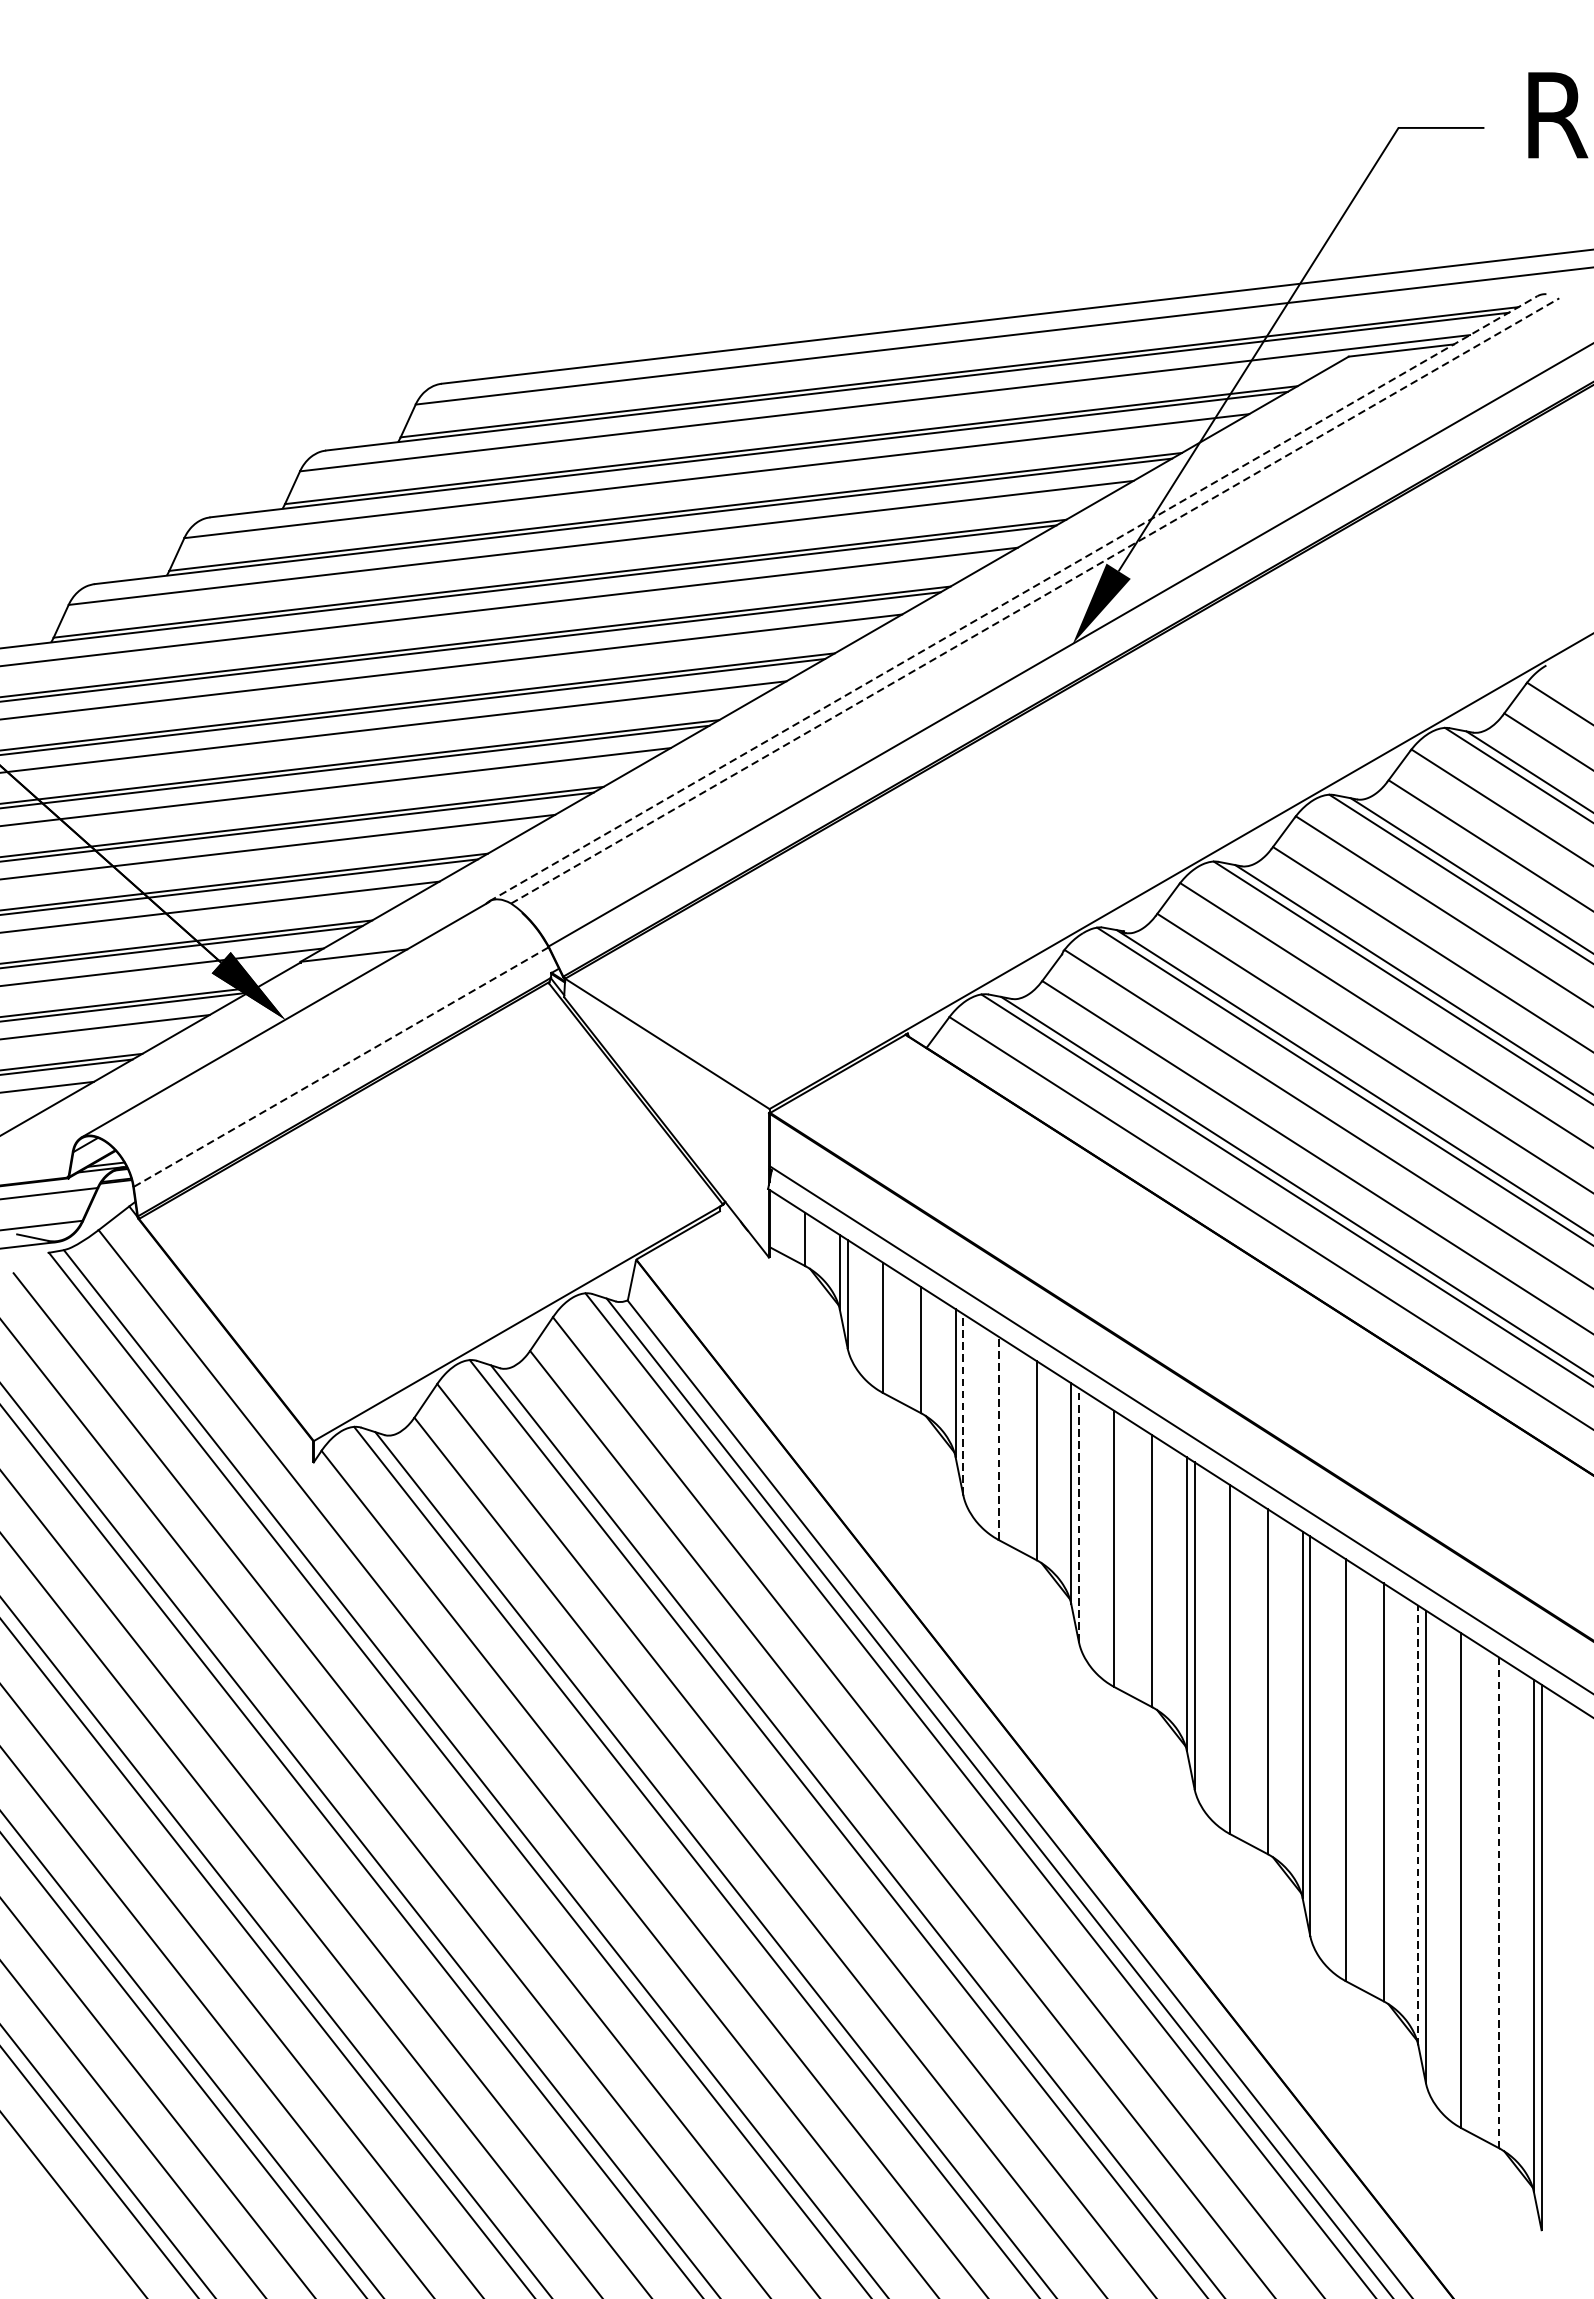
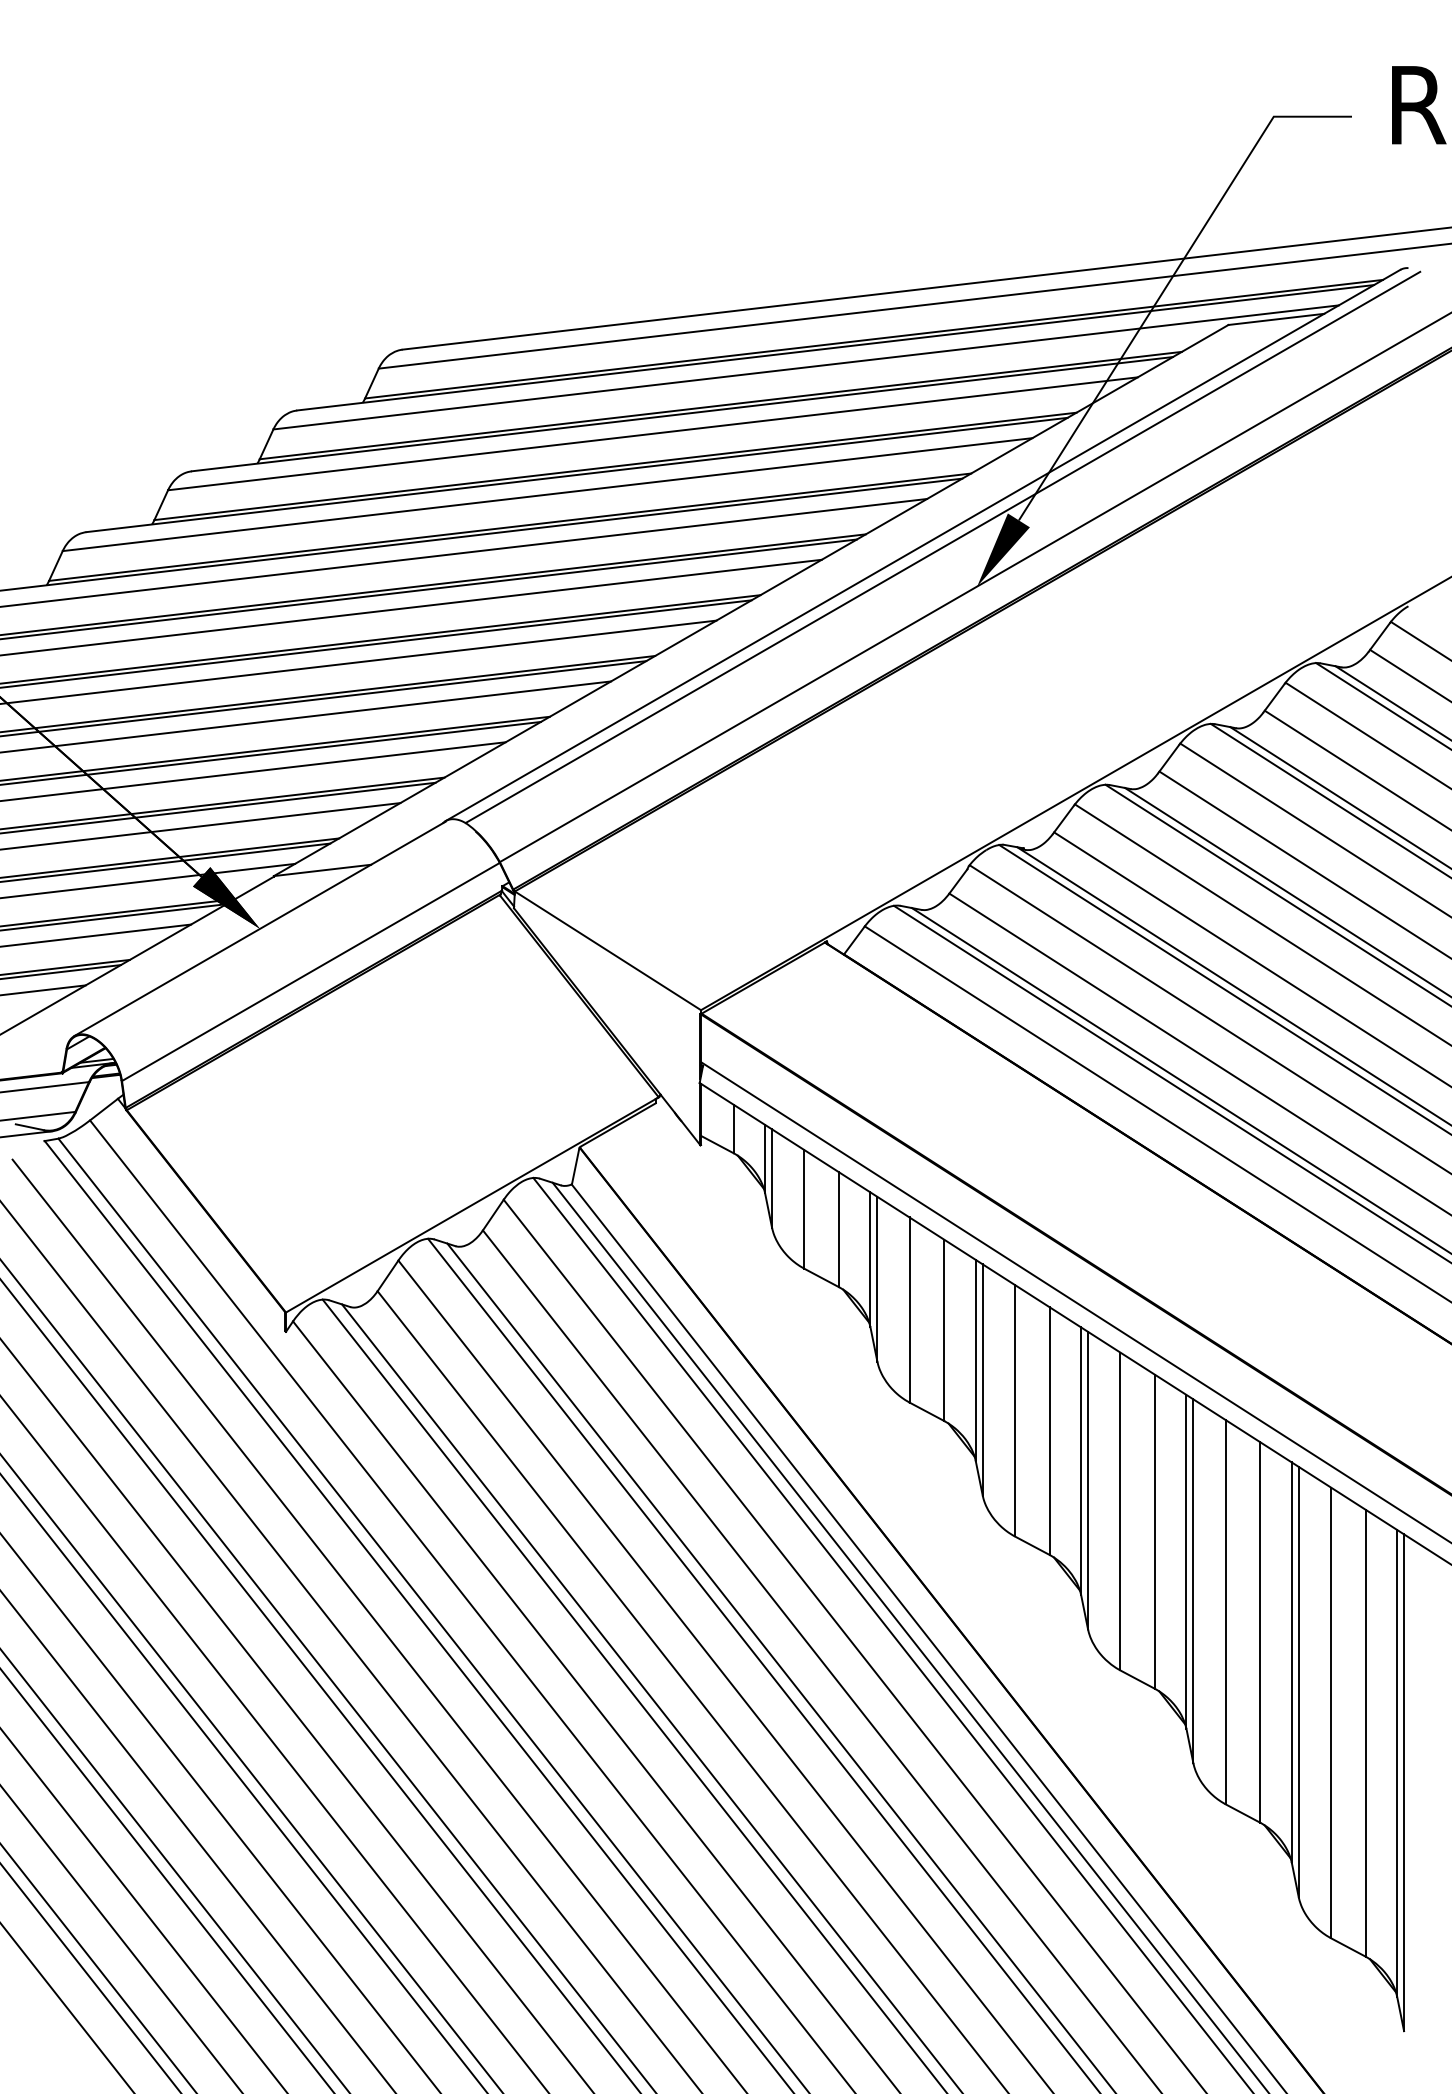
line: (1013, 598) -> (923, 545), dashed -> solid
line: (1035, 600) -> (943, 547), dashed -> solid
line: (340, 1067) -> (310, 972), dashed -> solid
line: (963, 1403) -> (877, 1278), dashed -> solid
line: (998, 1438) -> (909, 1310), dashed -> solid
line: (1078, 1514) -> (982, 1379), dashed -> solid
line: (1417, 1825) -> (1291, 1662), dashed -> solid
line: (1499, 1902) -> (1365, 1732), dashed -> solid

